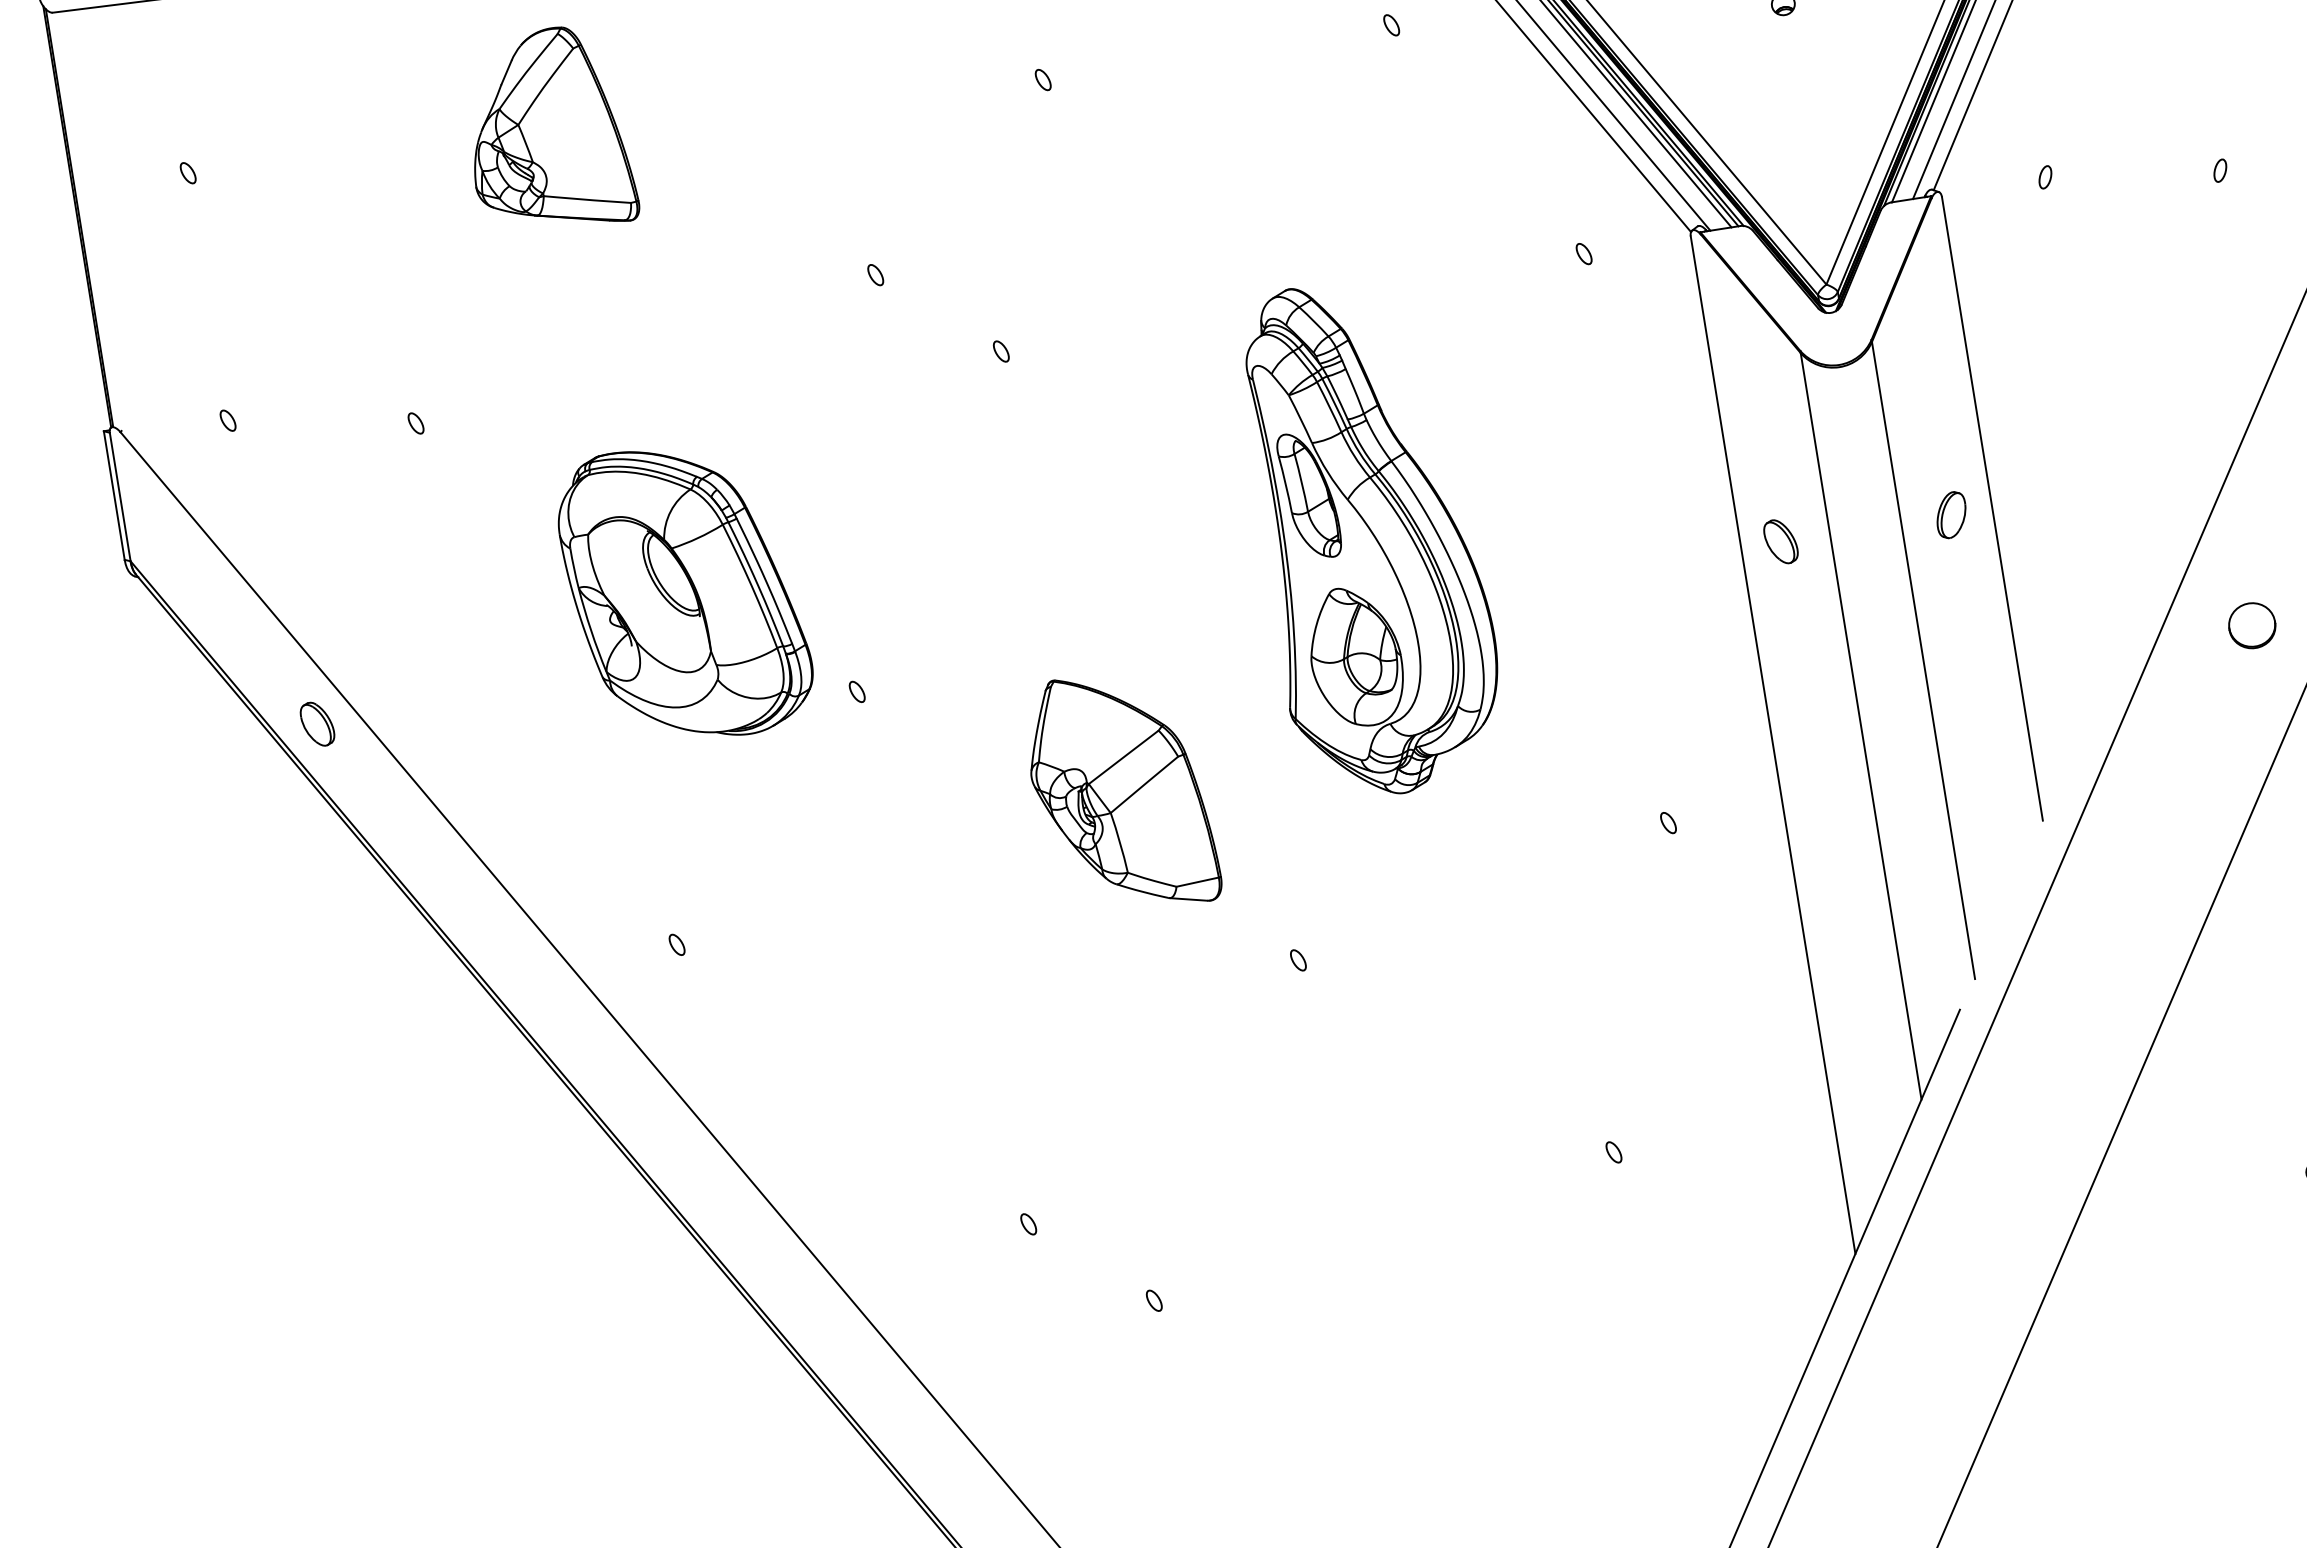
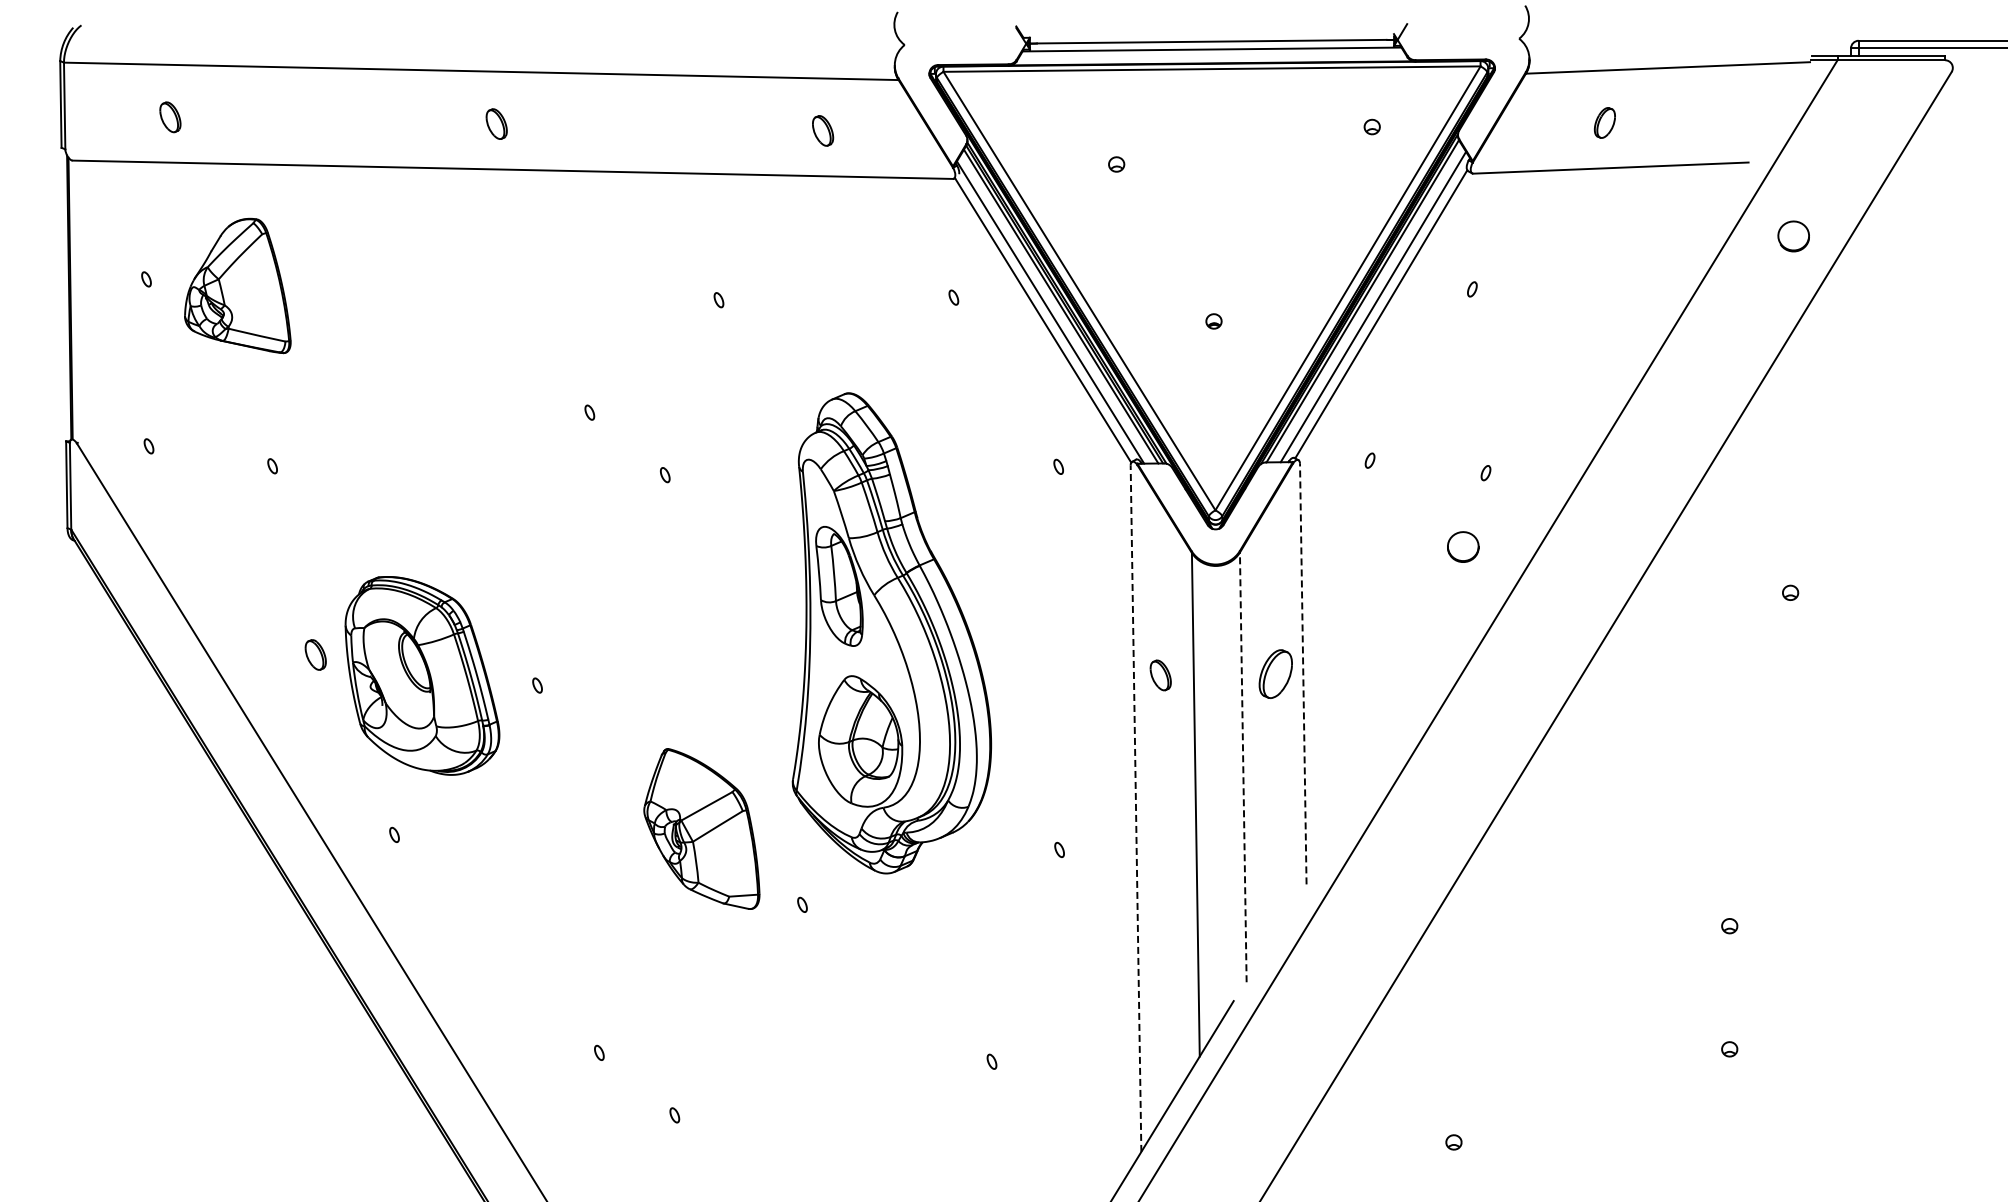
part: (547, 130) -> (237, 285), moved
line: (1992, 507) -> (1303, 673), solid -> dashed
part: (1951, 515) -> (1275, 674), size x1.6
part: (1371, 536) -> (891, 632), size x1.4
part: (684, 592) -> (422, 675), moved
part: (2252, 624) -> (1463, 546), moved
line: (1923, 660) -> (1243, 767), solid -> dashed
part: (317, 723) -> (315, 654), moved
line: (1773, 744) -> (1136, 808), solid -> dashed
part: (1120, 791) -> (701, 828), moved

